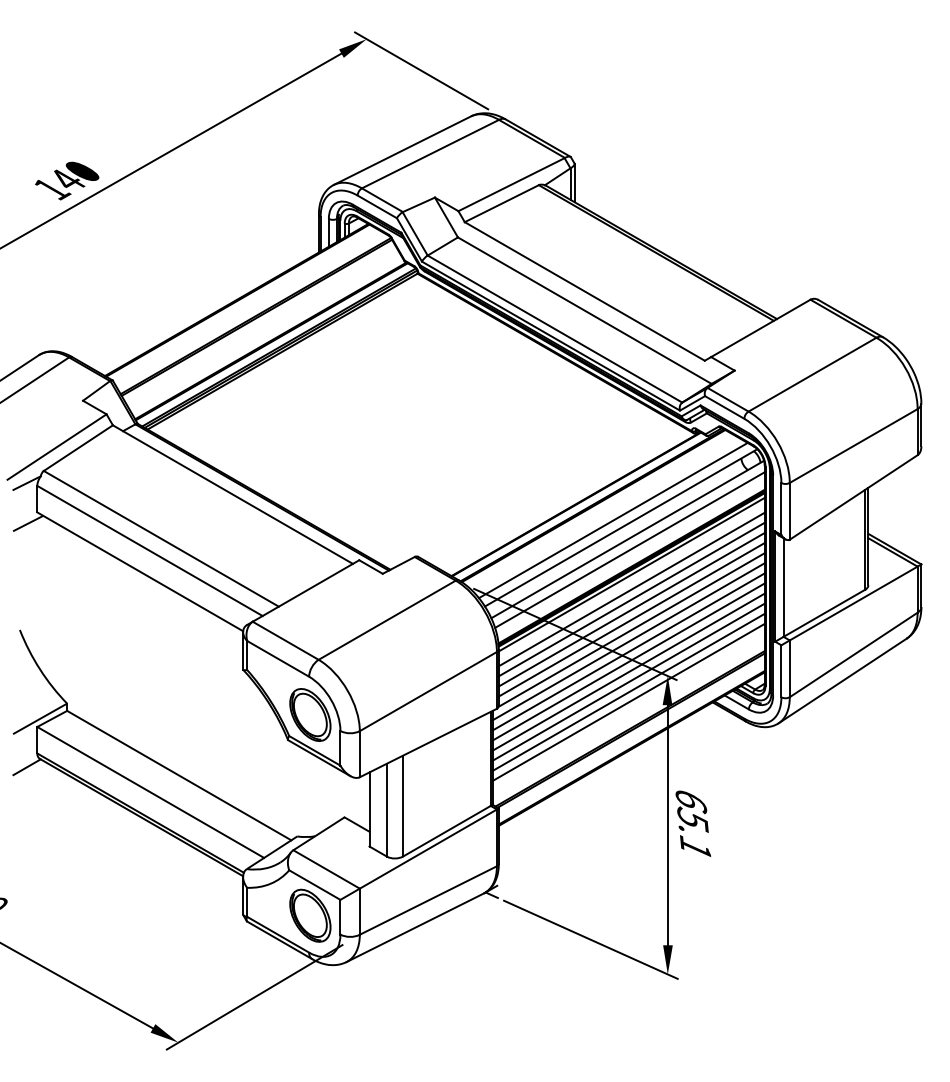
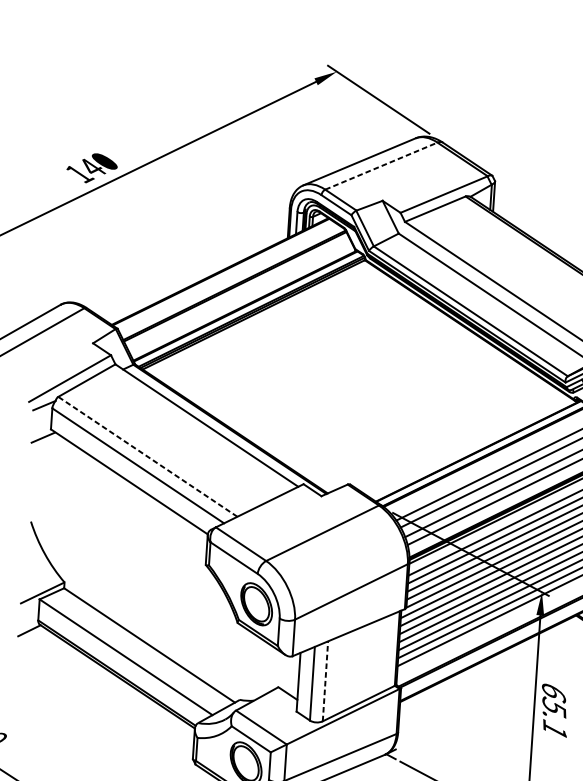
line: (430, 154) -> (381, 166), solid -> dashed
line: (161, 538) -> (148, 456), solid -> dashed
line: (403, 805) -> (325, 680), solid -> dashed

